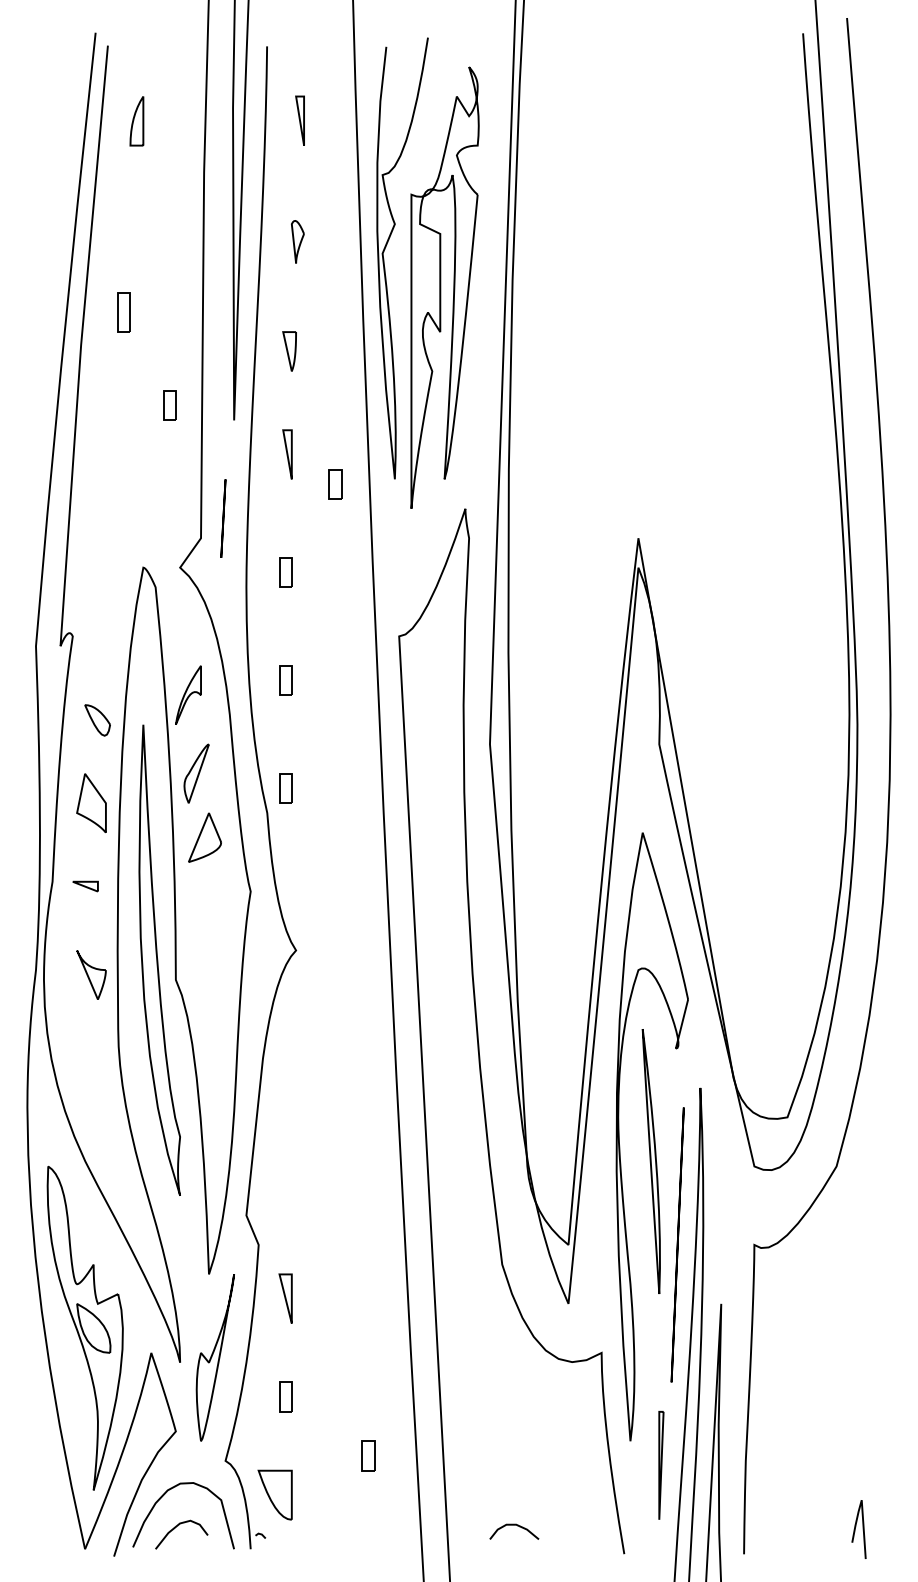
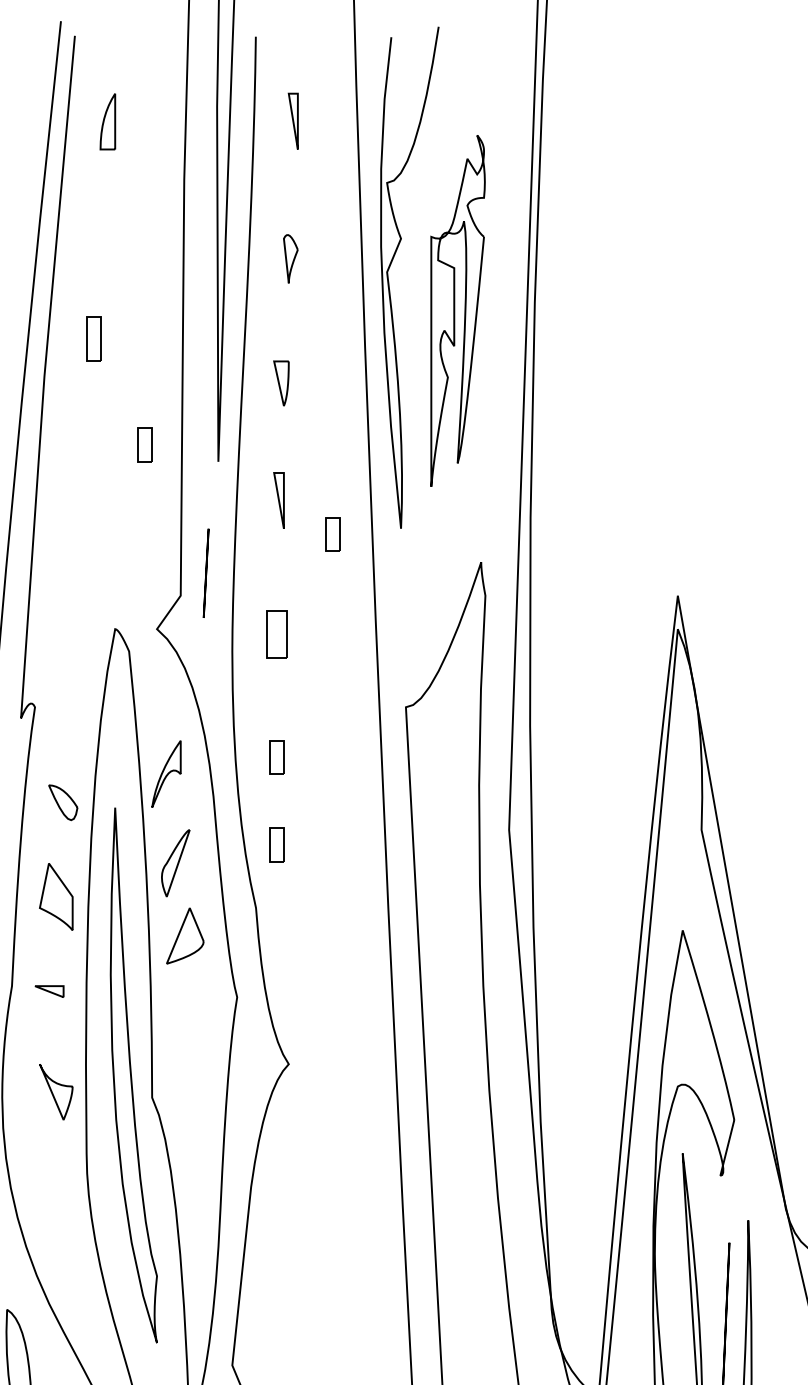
part: (444, 287) -> (457, 310), size x0.7
part: (285, 572) -> (276, 634), size x1.4
part: (285, 788) -> (276, 844), moved

